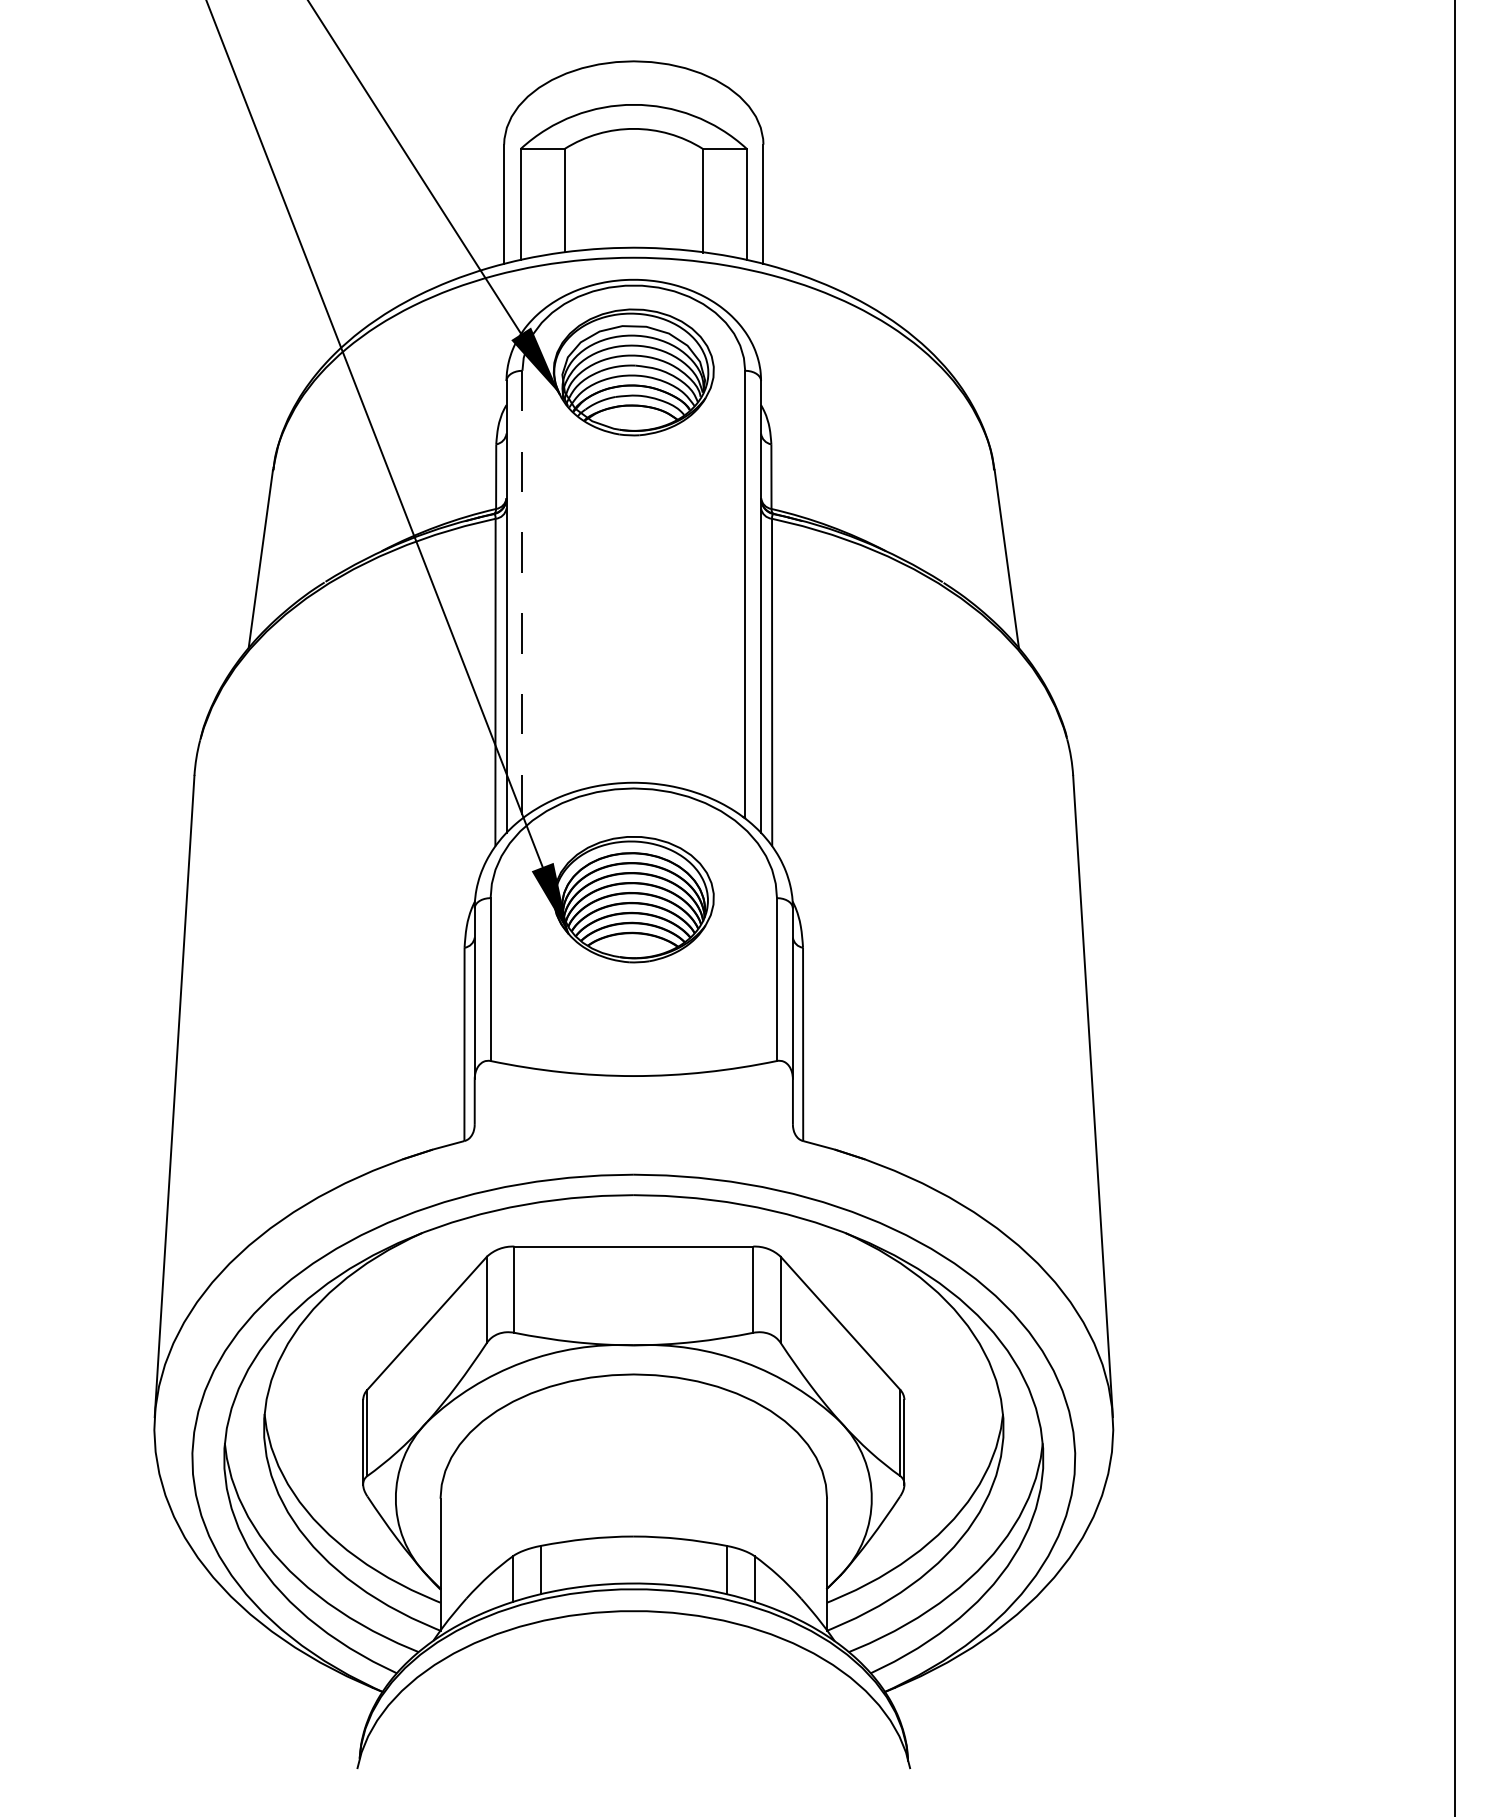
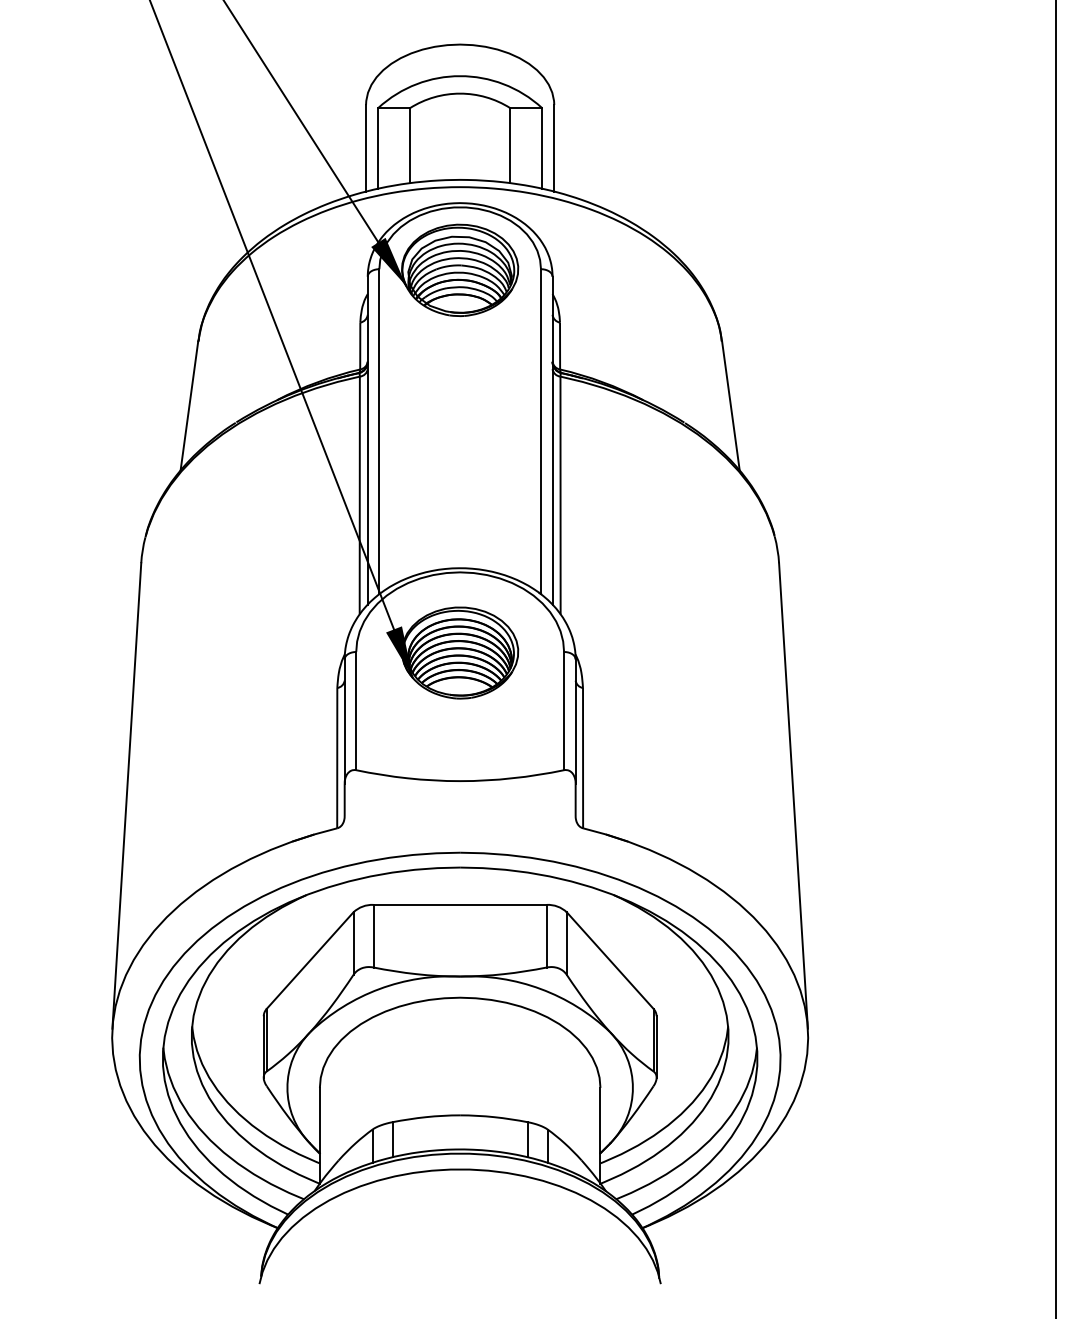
line: (522, 595) -> (379, 432), dashed -> solid

